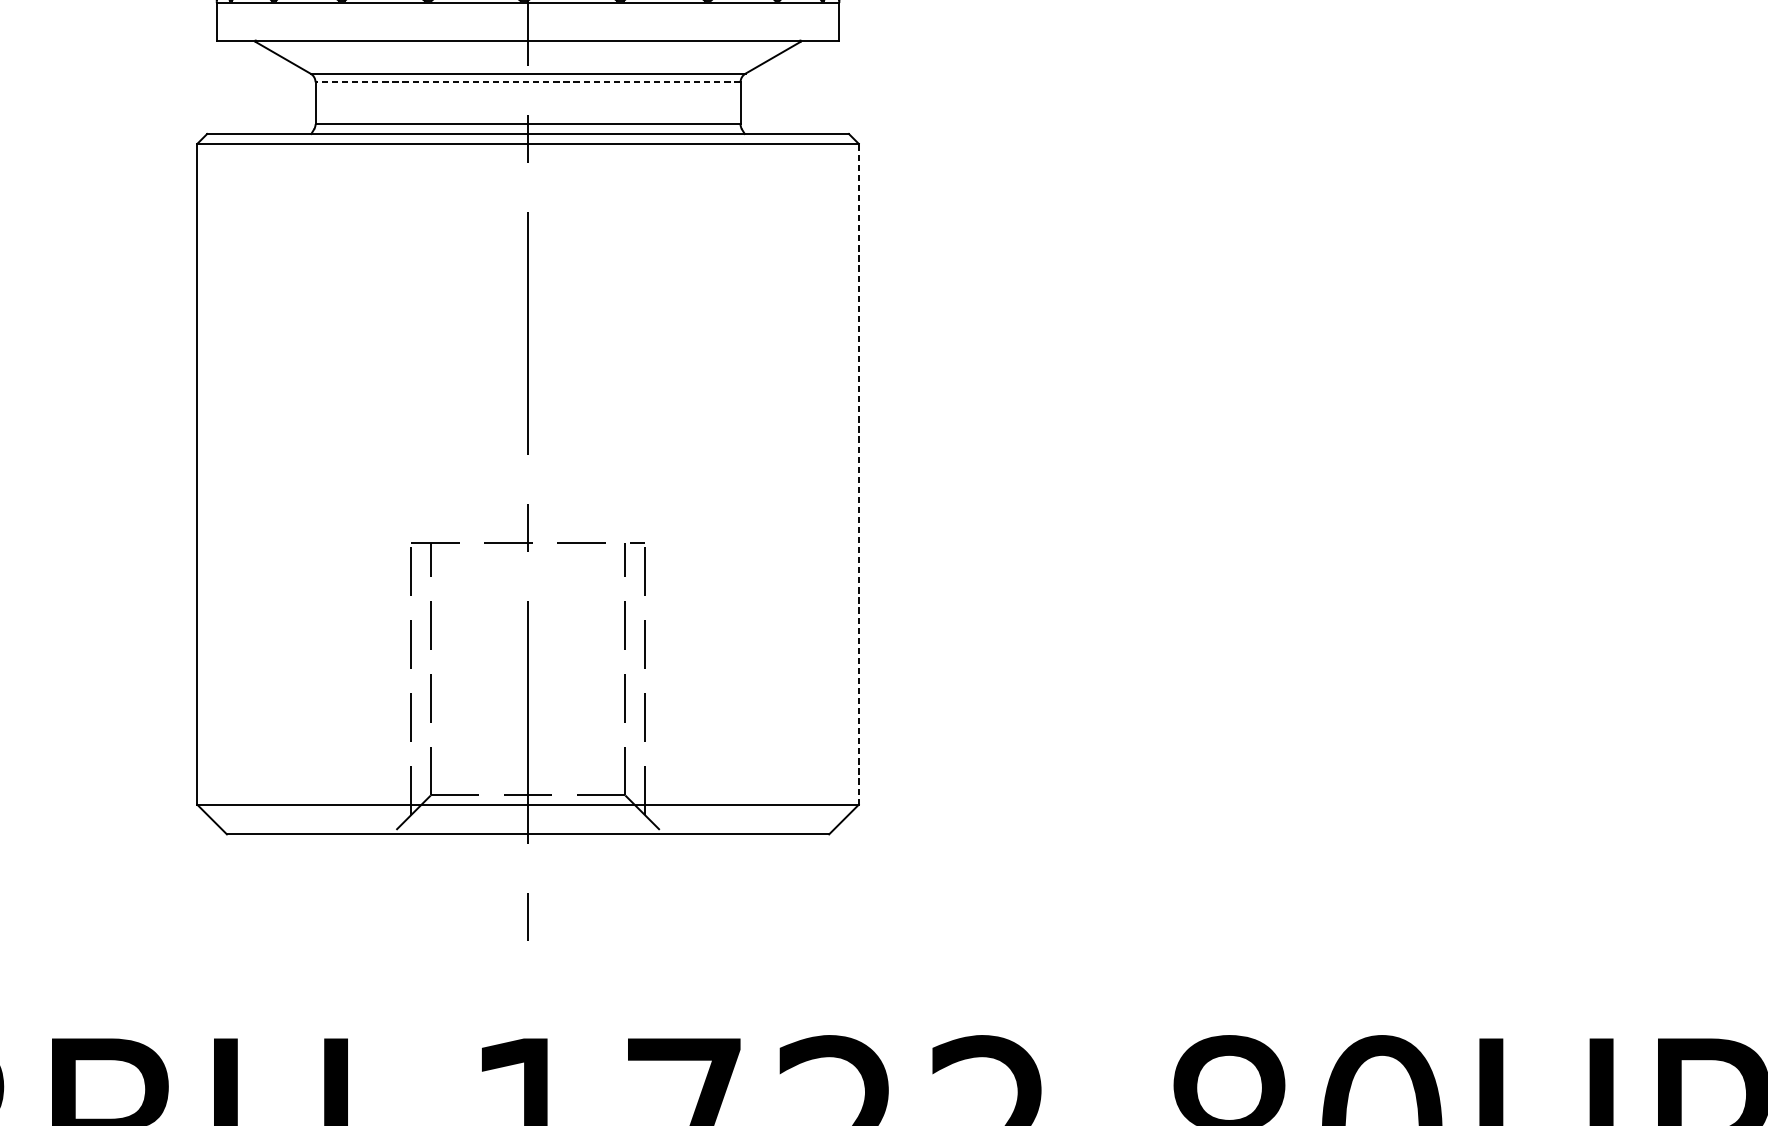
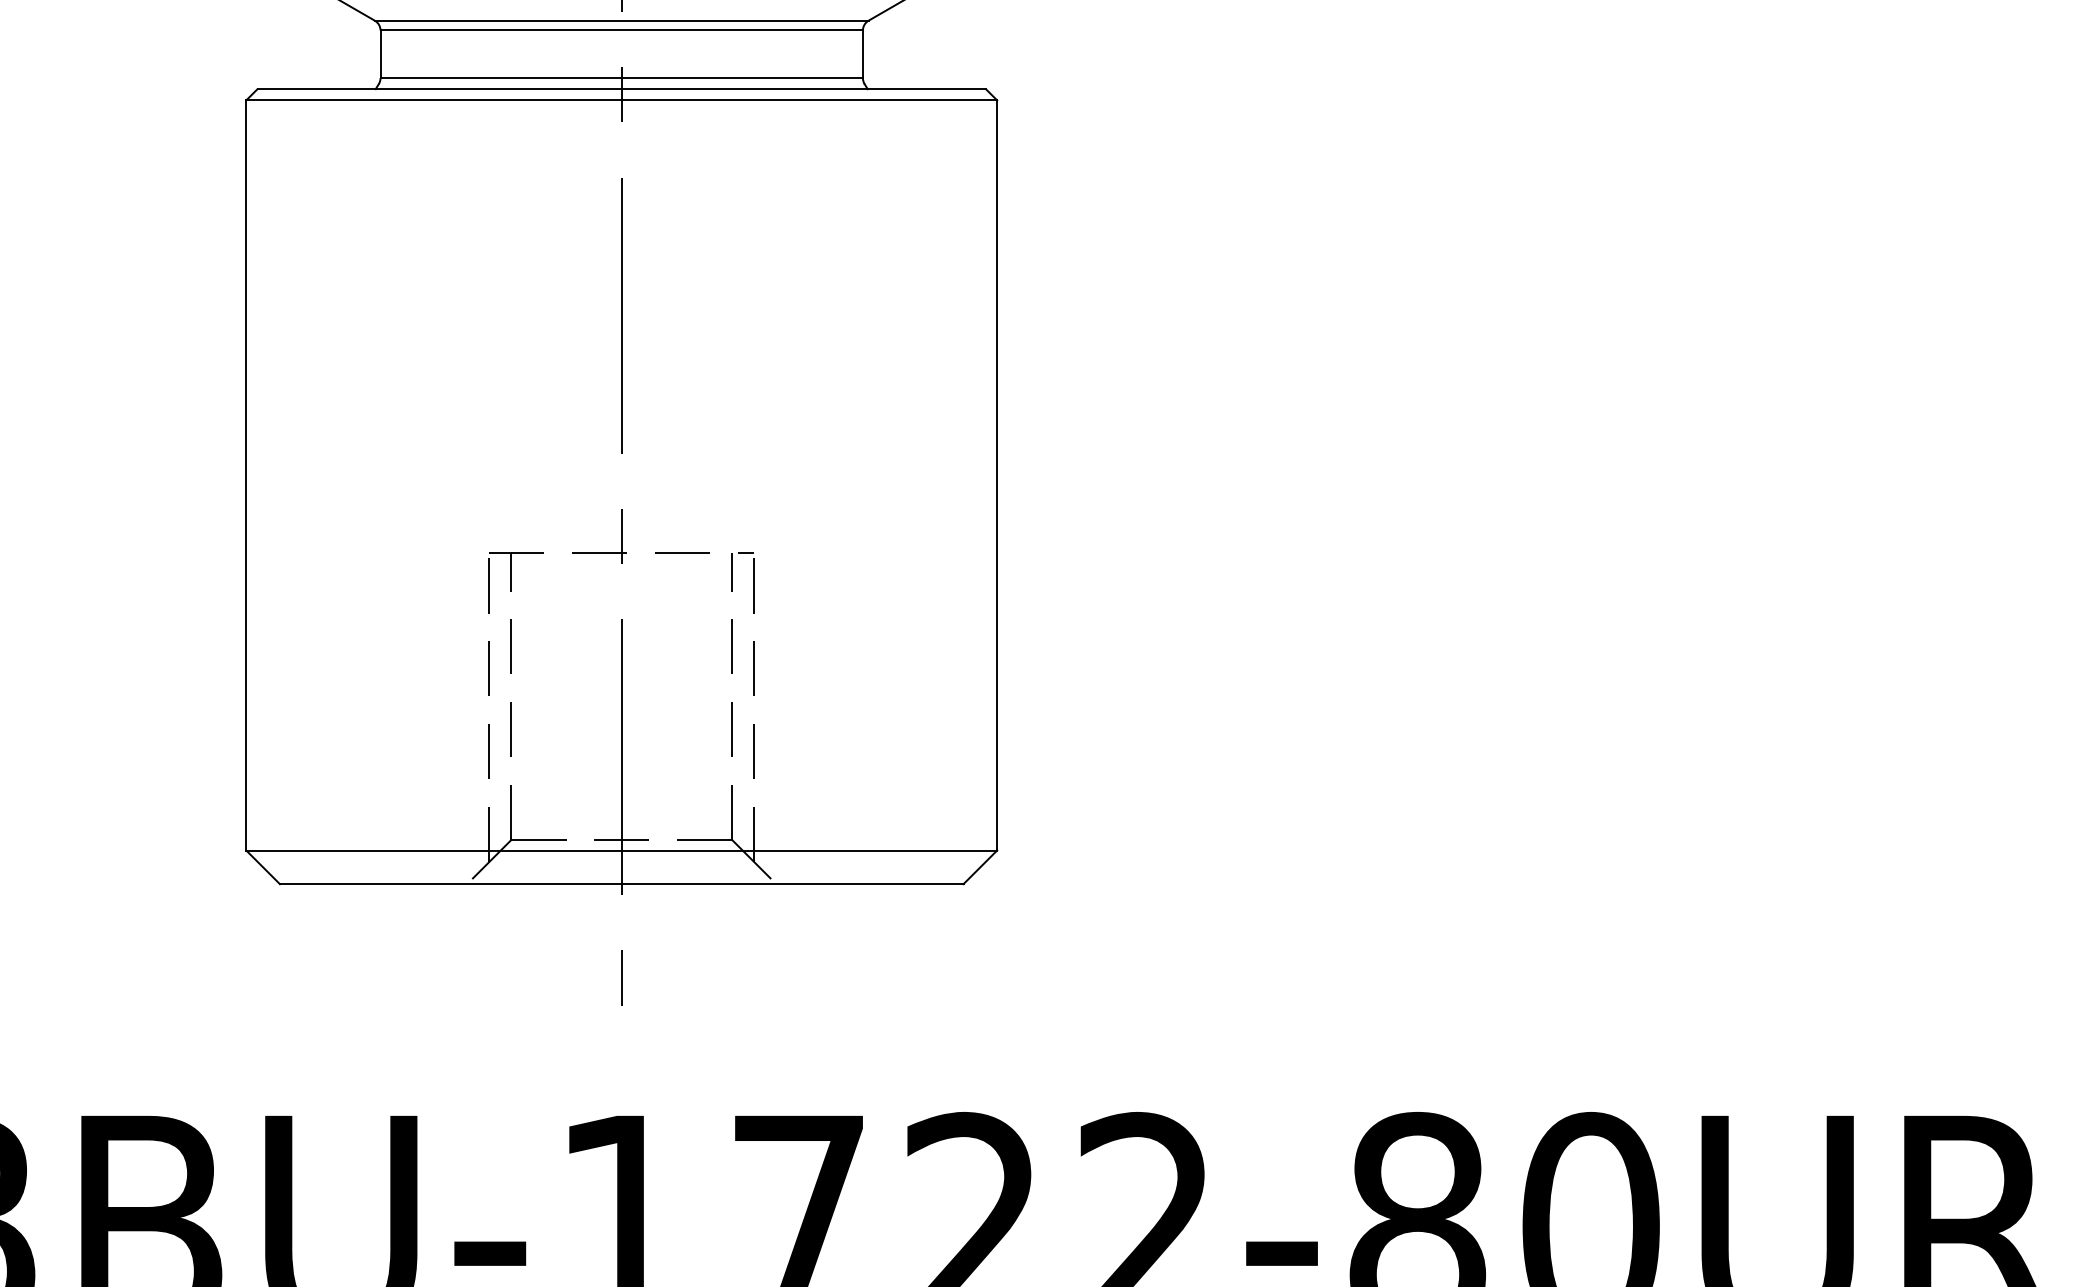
line: (527, 82) -> (621, 30), dashed -> solid
line: (859, 473) -> (997, 474), dashed -> solid

